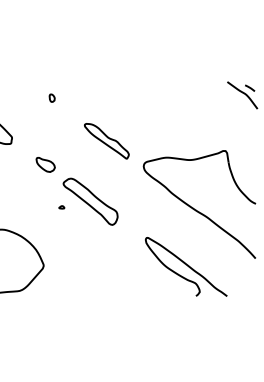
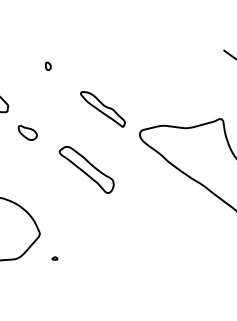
part: (45, 164) -> (27, 132), moved
part: (61, 207) -> (54, 258), moved
curve: (186, 265) -> (182, 233), removed

